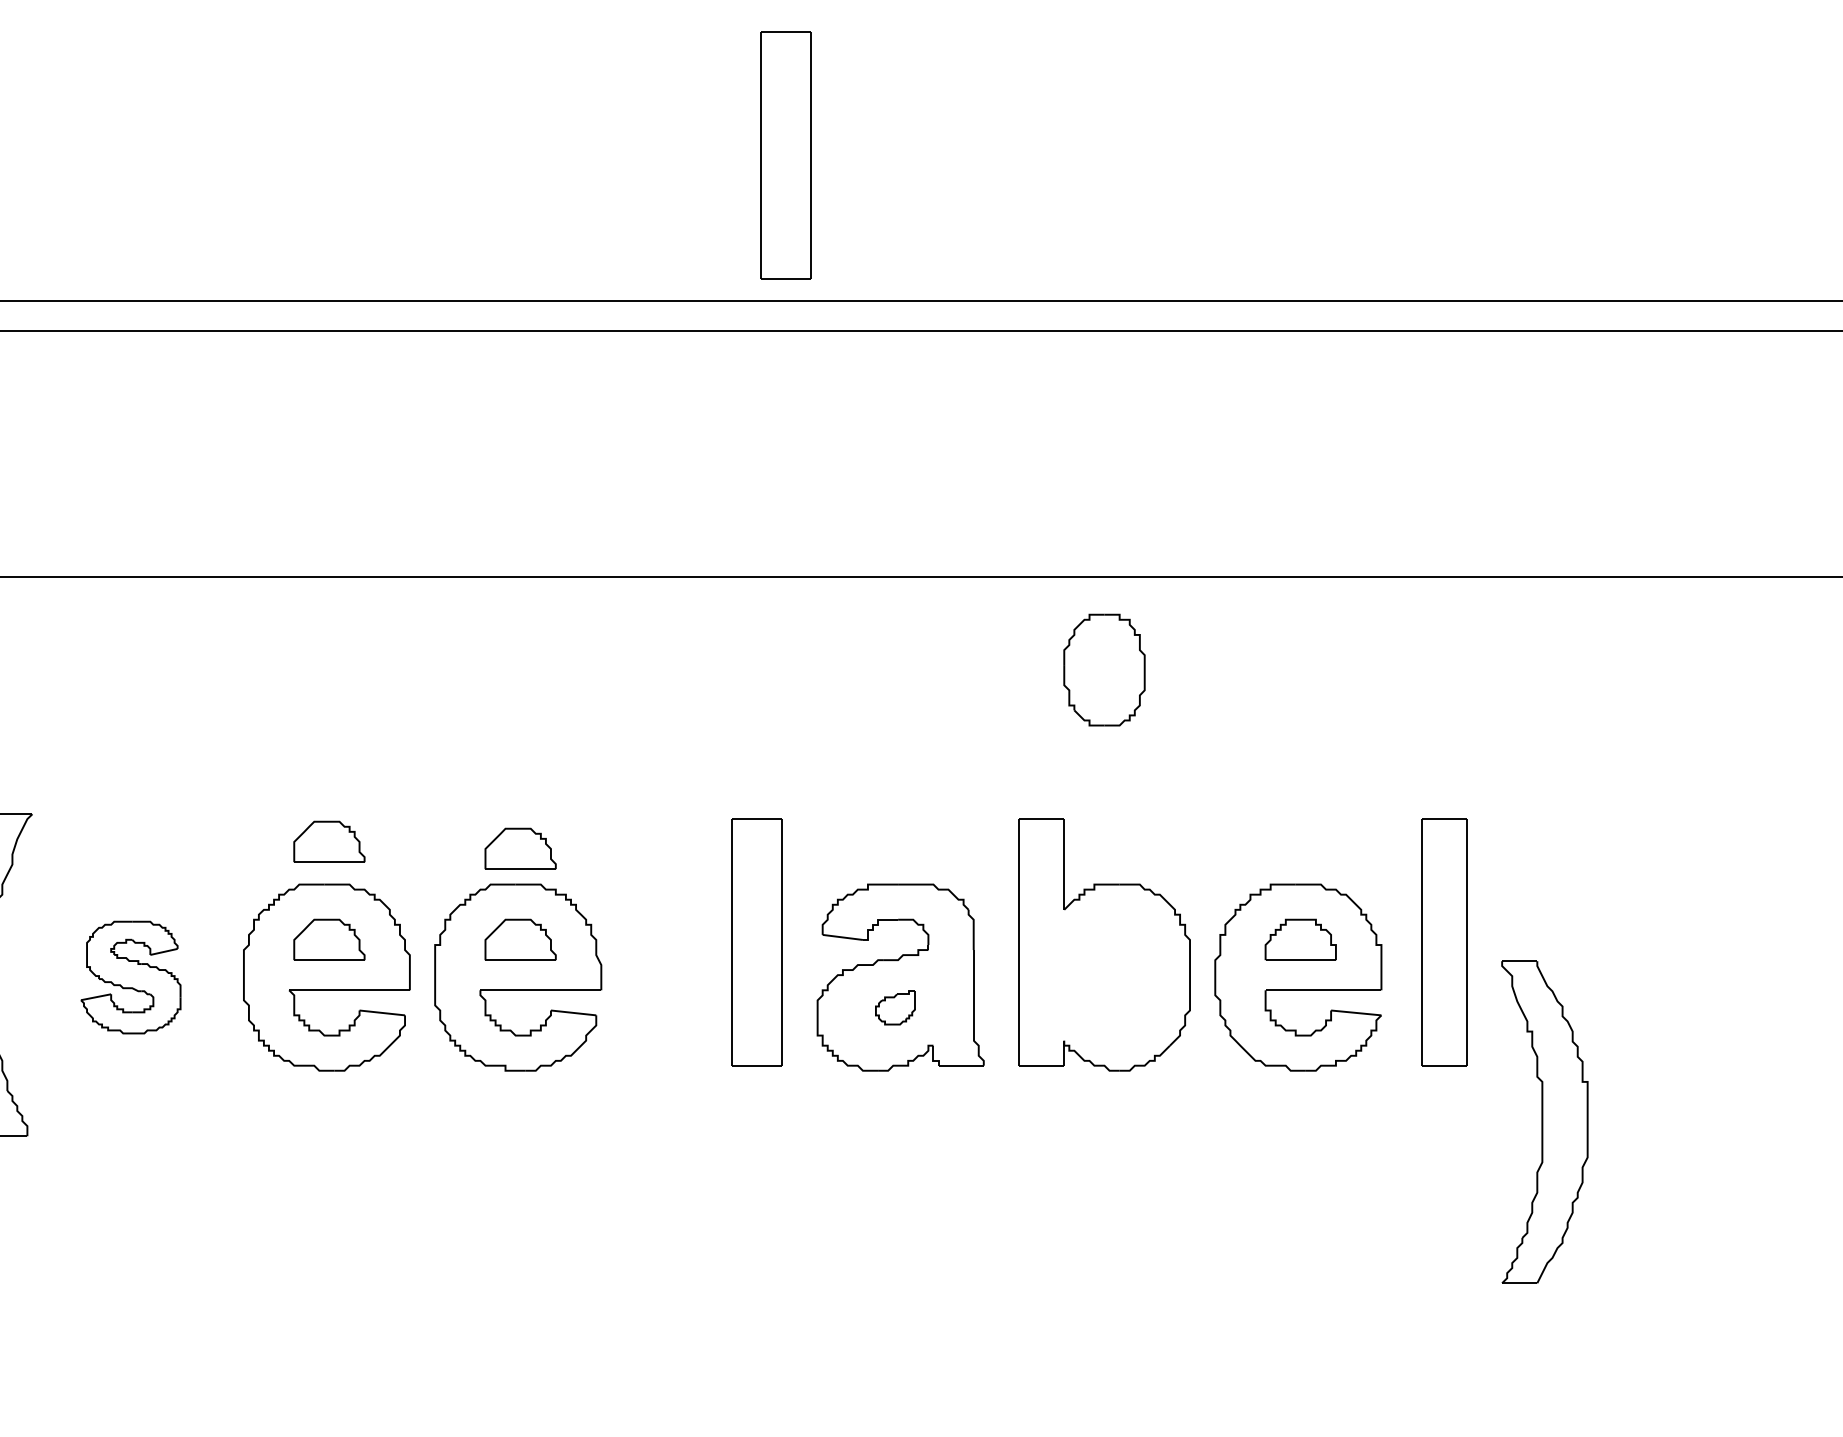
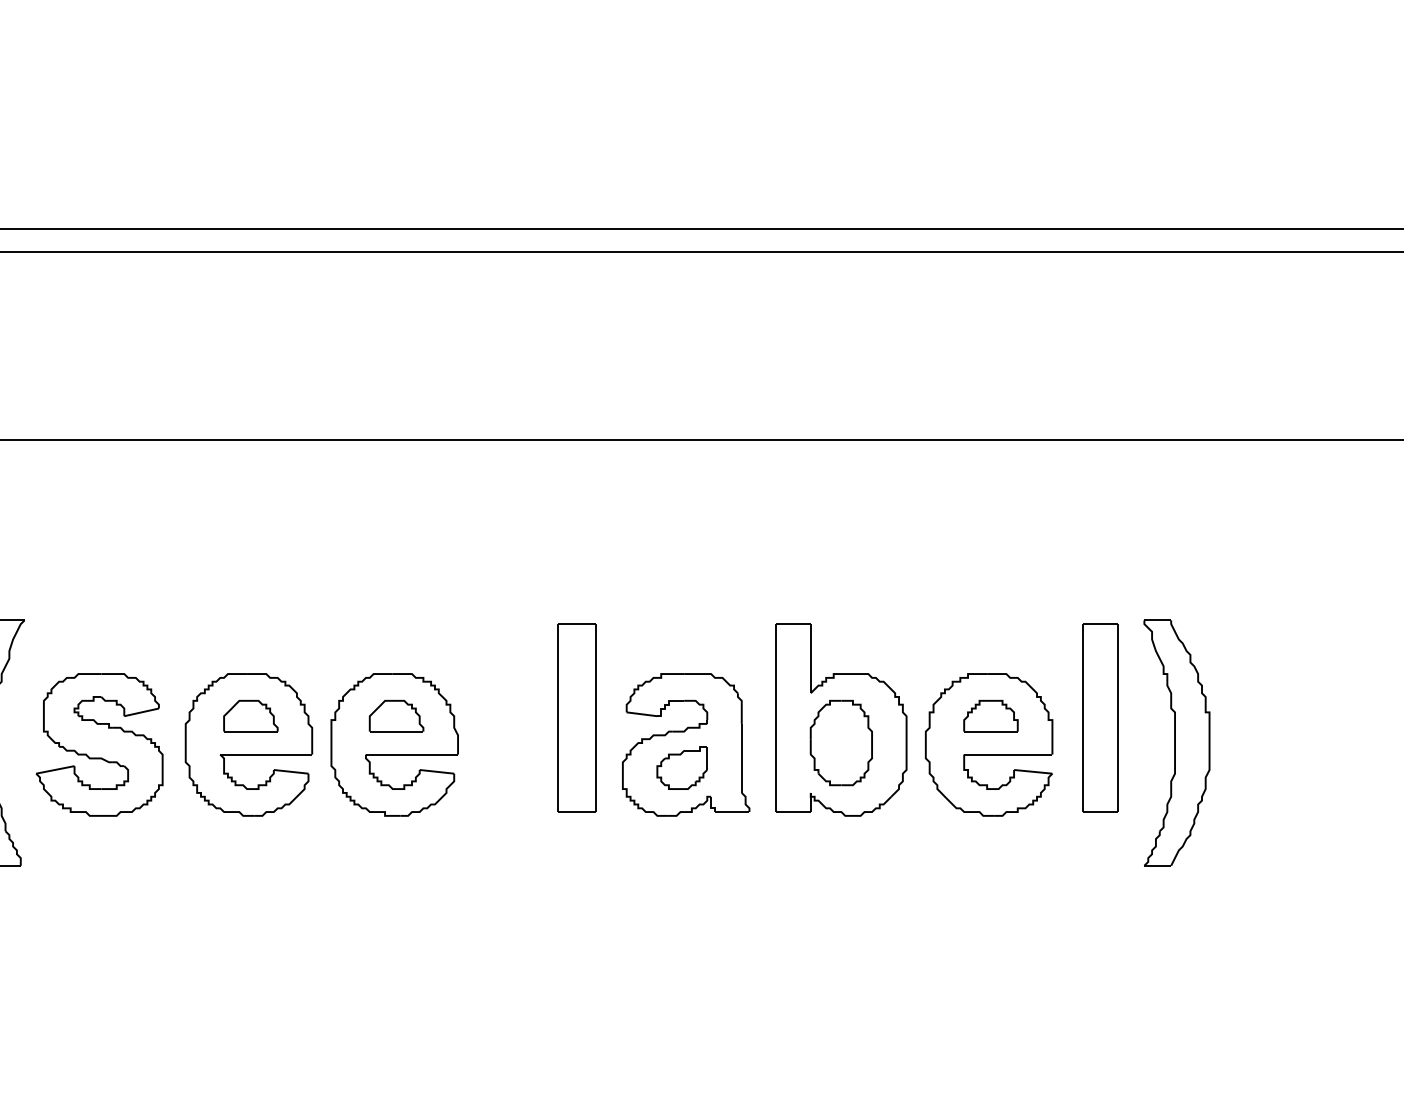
part: (785, 155) -> (598, 118), removed
part: (1104, 669) -> (841, 742), moved
part: (329, 841) -> (250, 641), removed
part: (520, 848) -> (396, 646), removed
part: (130, 977) -> (99, 744), size x1.67
part: (895, 1007) -> (682, 767), size x1.67
part: (1544, 1121) -> (1176, 742), moved

